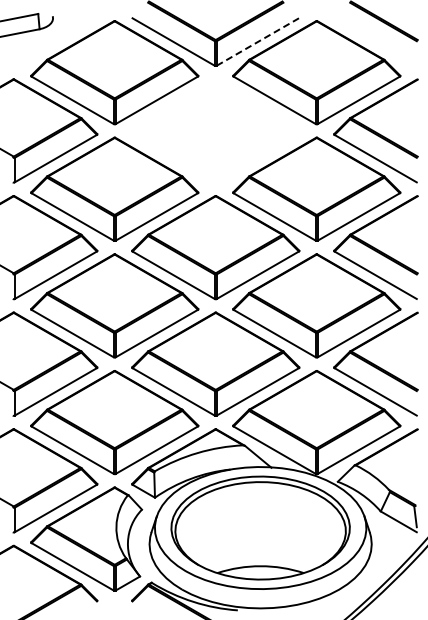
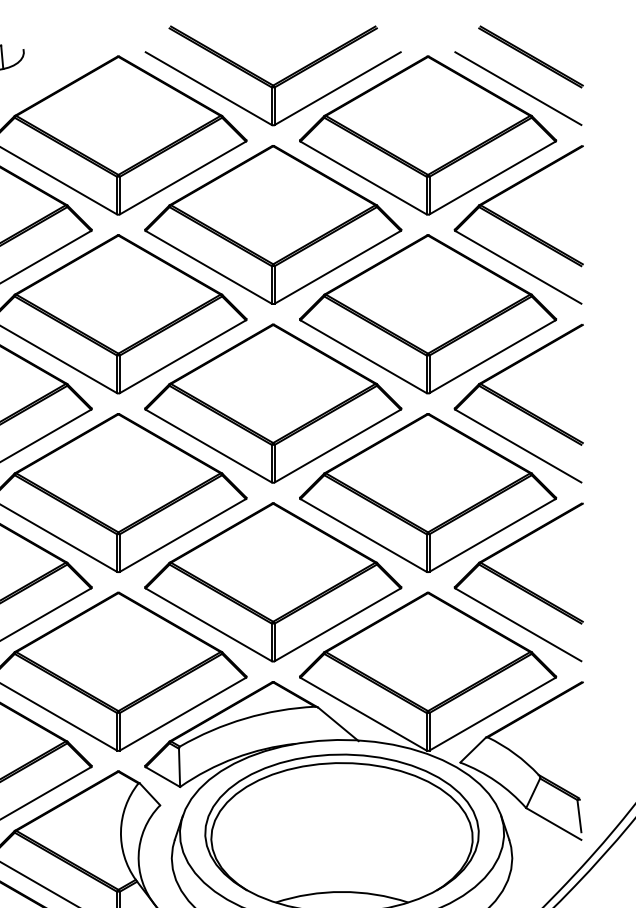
line: (258, 41) -> (338, 87), dashed -> solid
line: (375, 41) -> (518, 87), added
part: (215, 130) -> (272, 224), added

